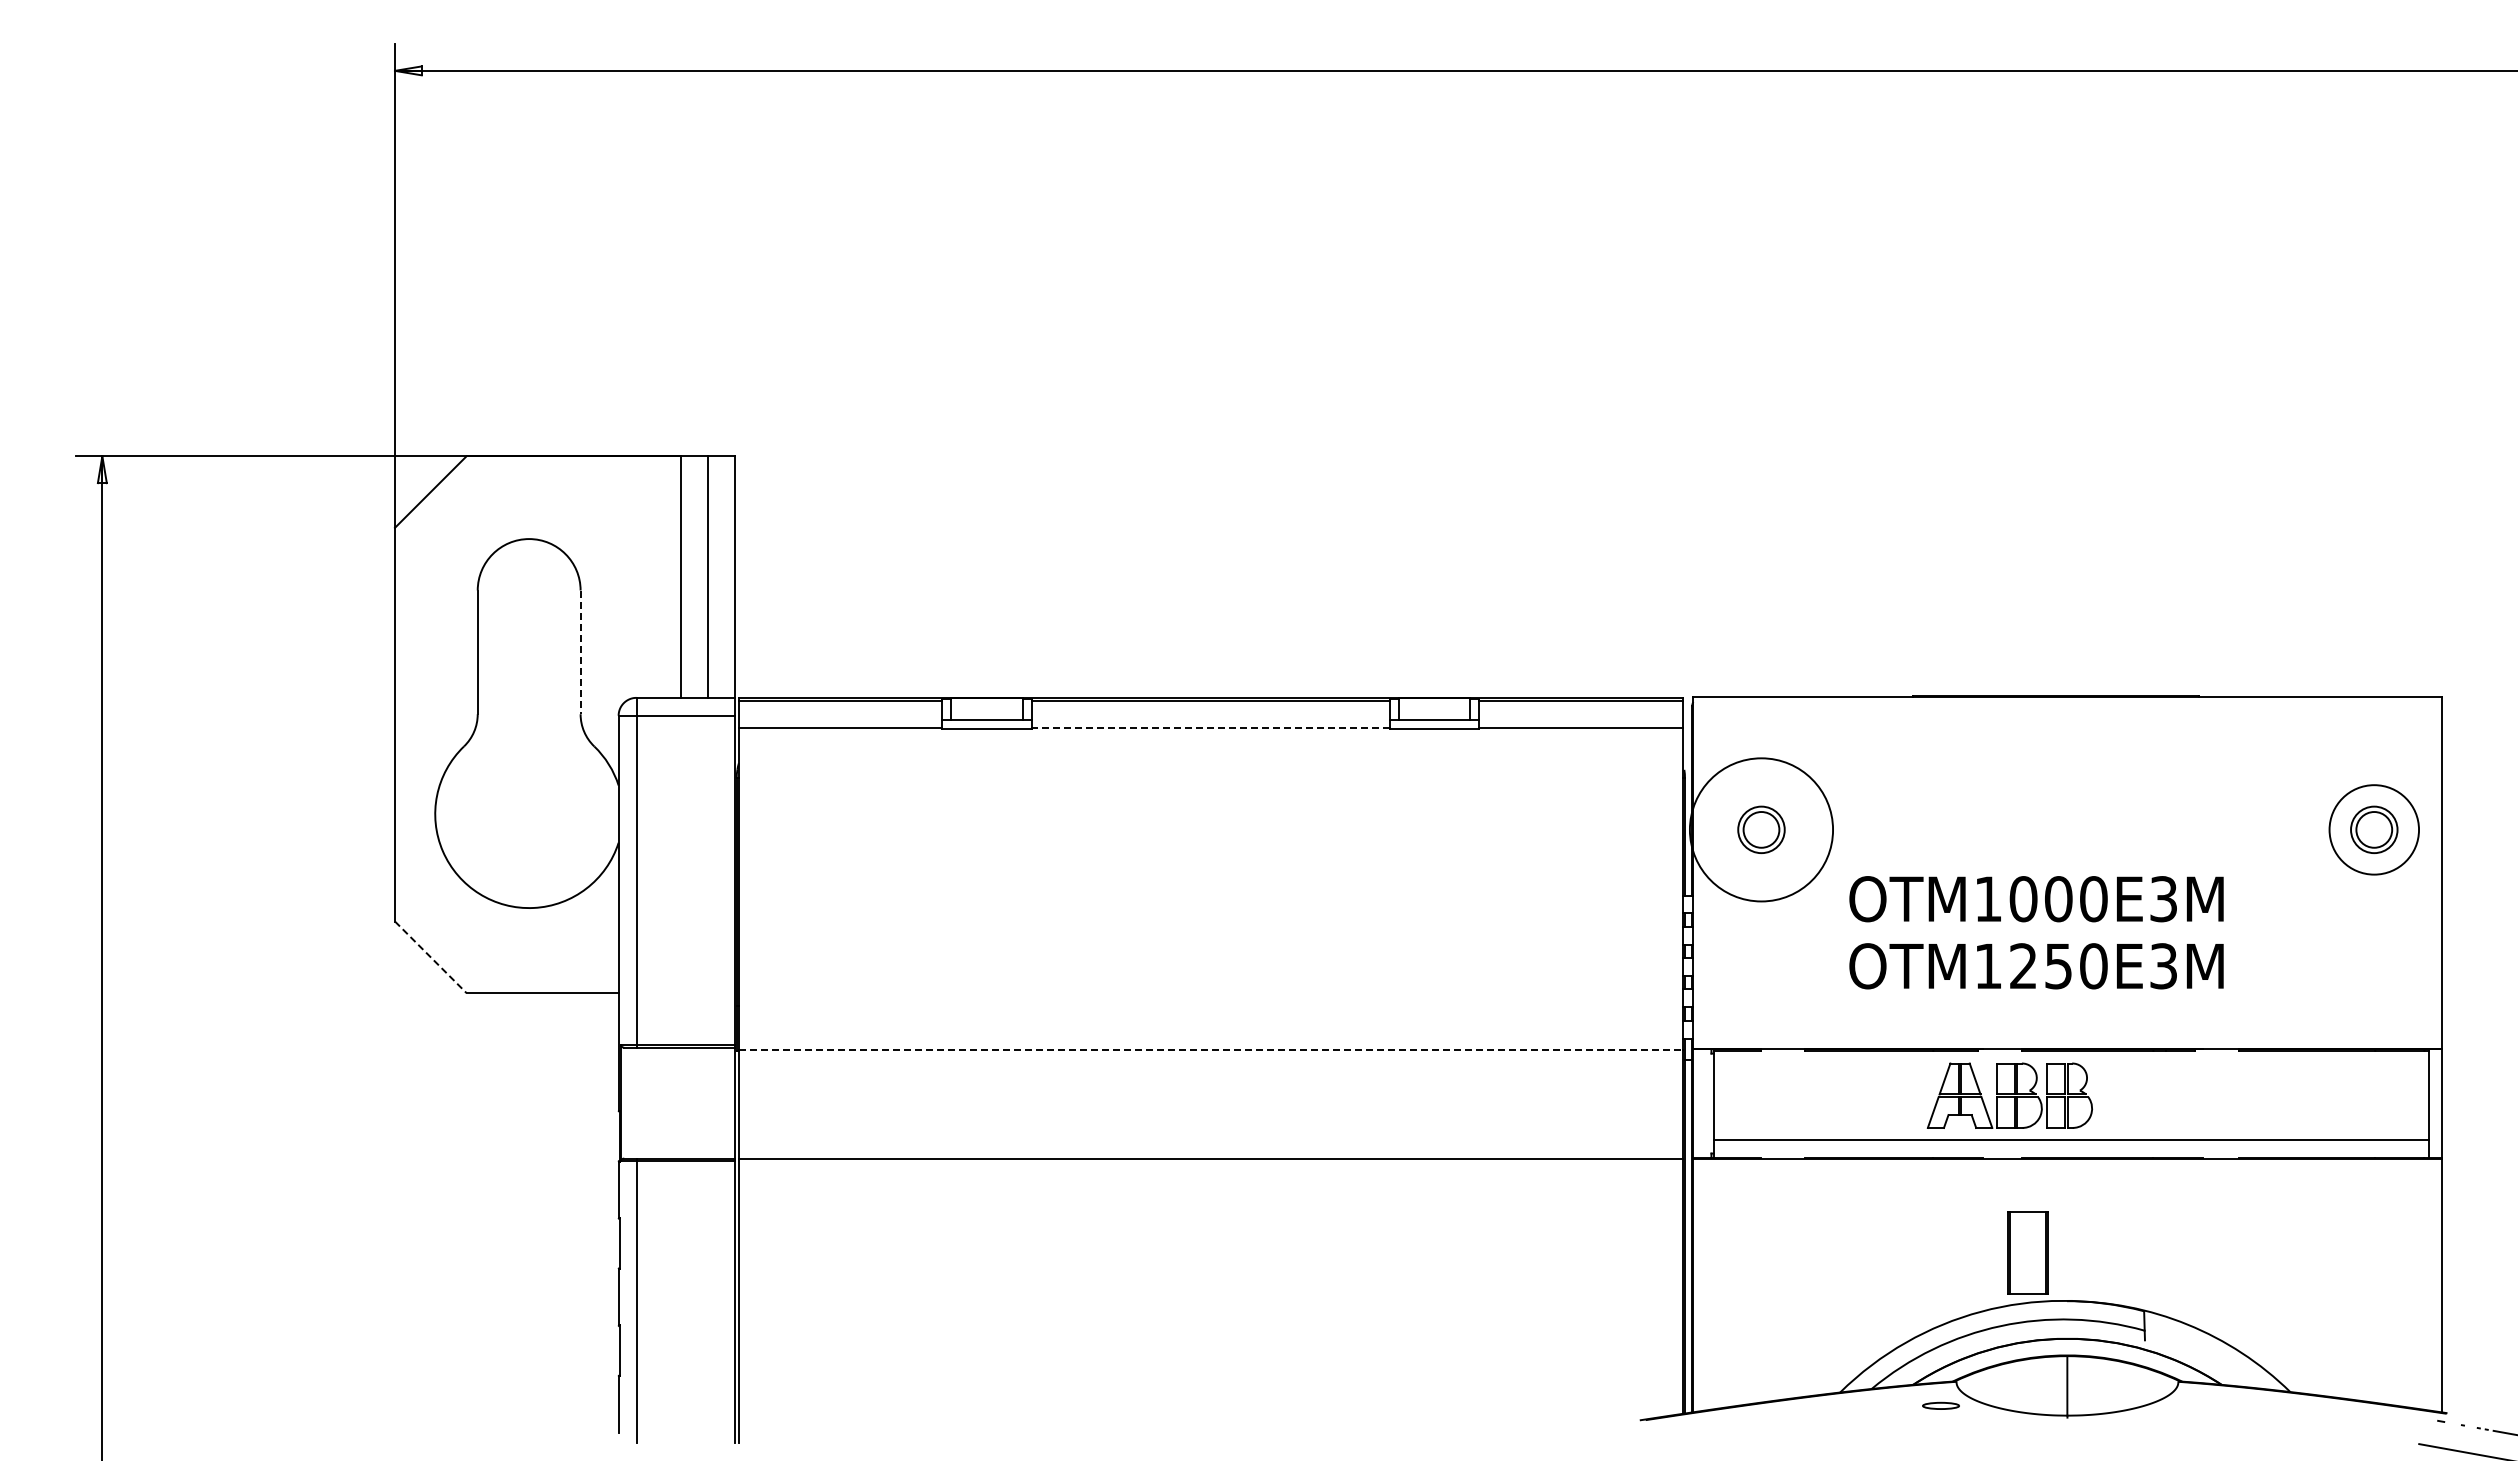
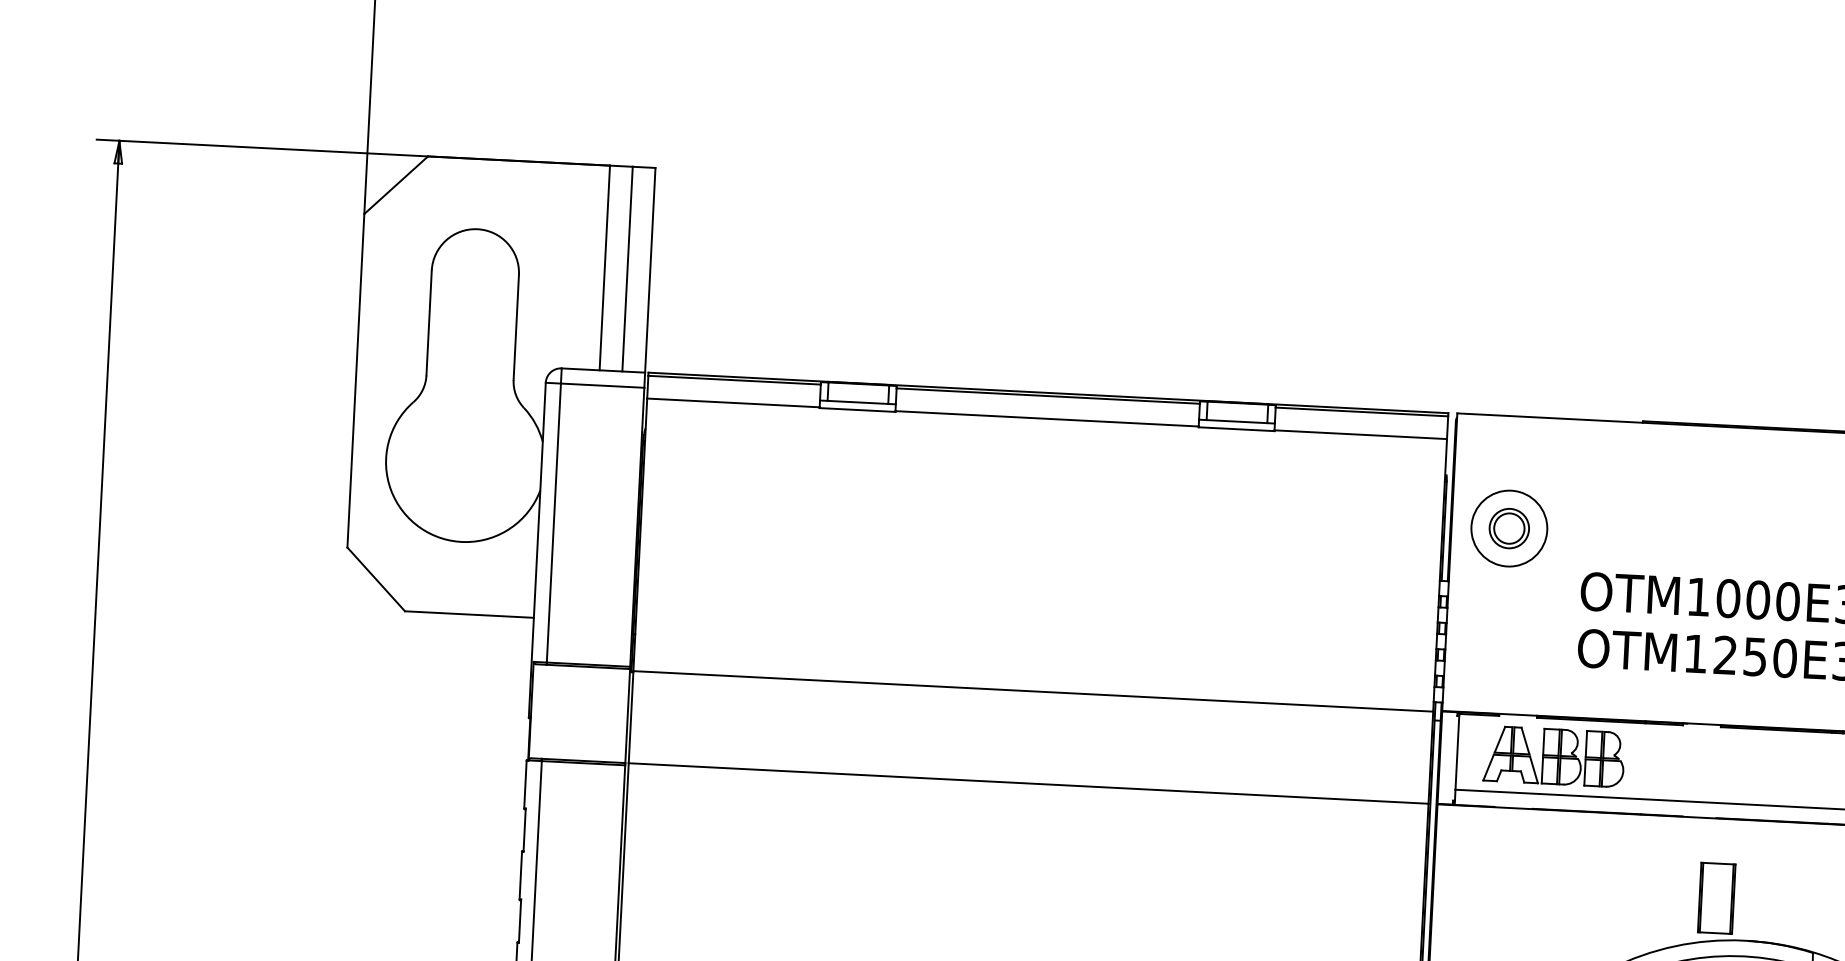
line: (580, 652) -> (516, 327), dashed -> solid
line: (1210, 728) -> (1046, 419), dashed -> solid
circle: (1761, 829) -> (1509, 528), size x0.62
line: (430, 957) -> (375, 579), dashed -> solid
line: (1210, 1049) -> (1033, 691), dashed -> solid
part: (2009, 1095) -> (1553, 756), moved

